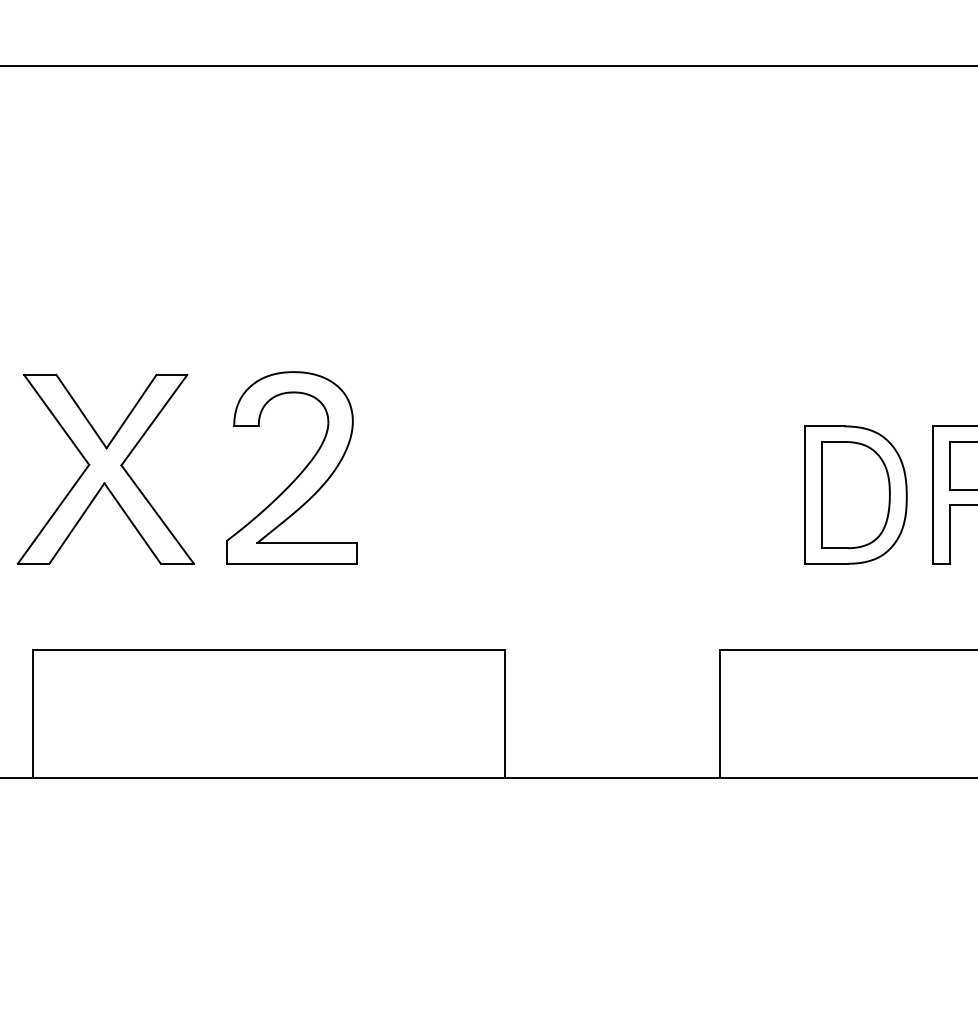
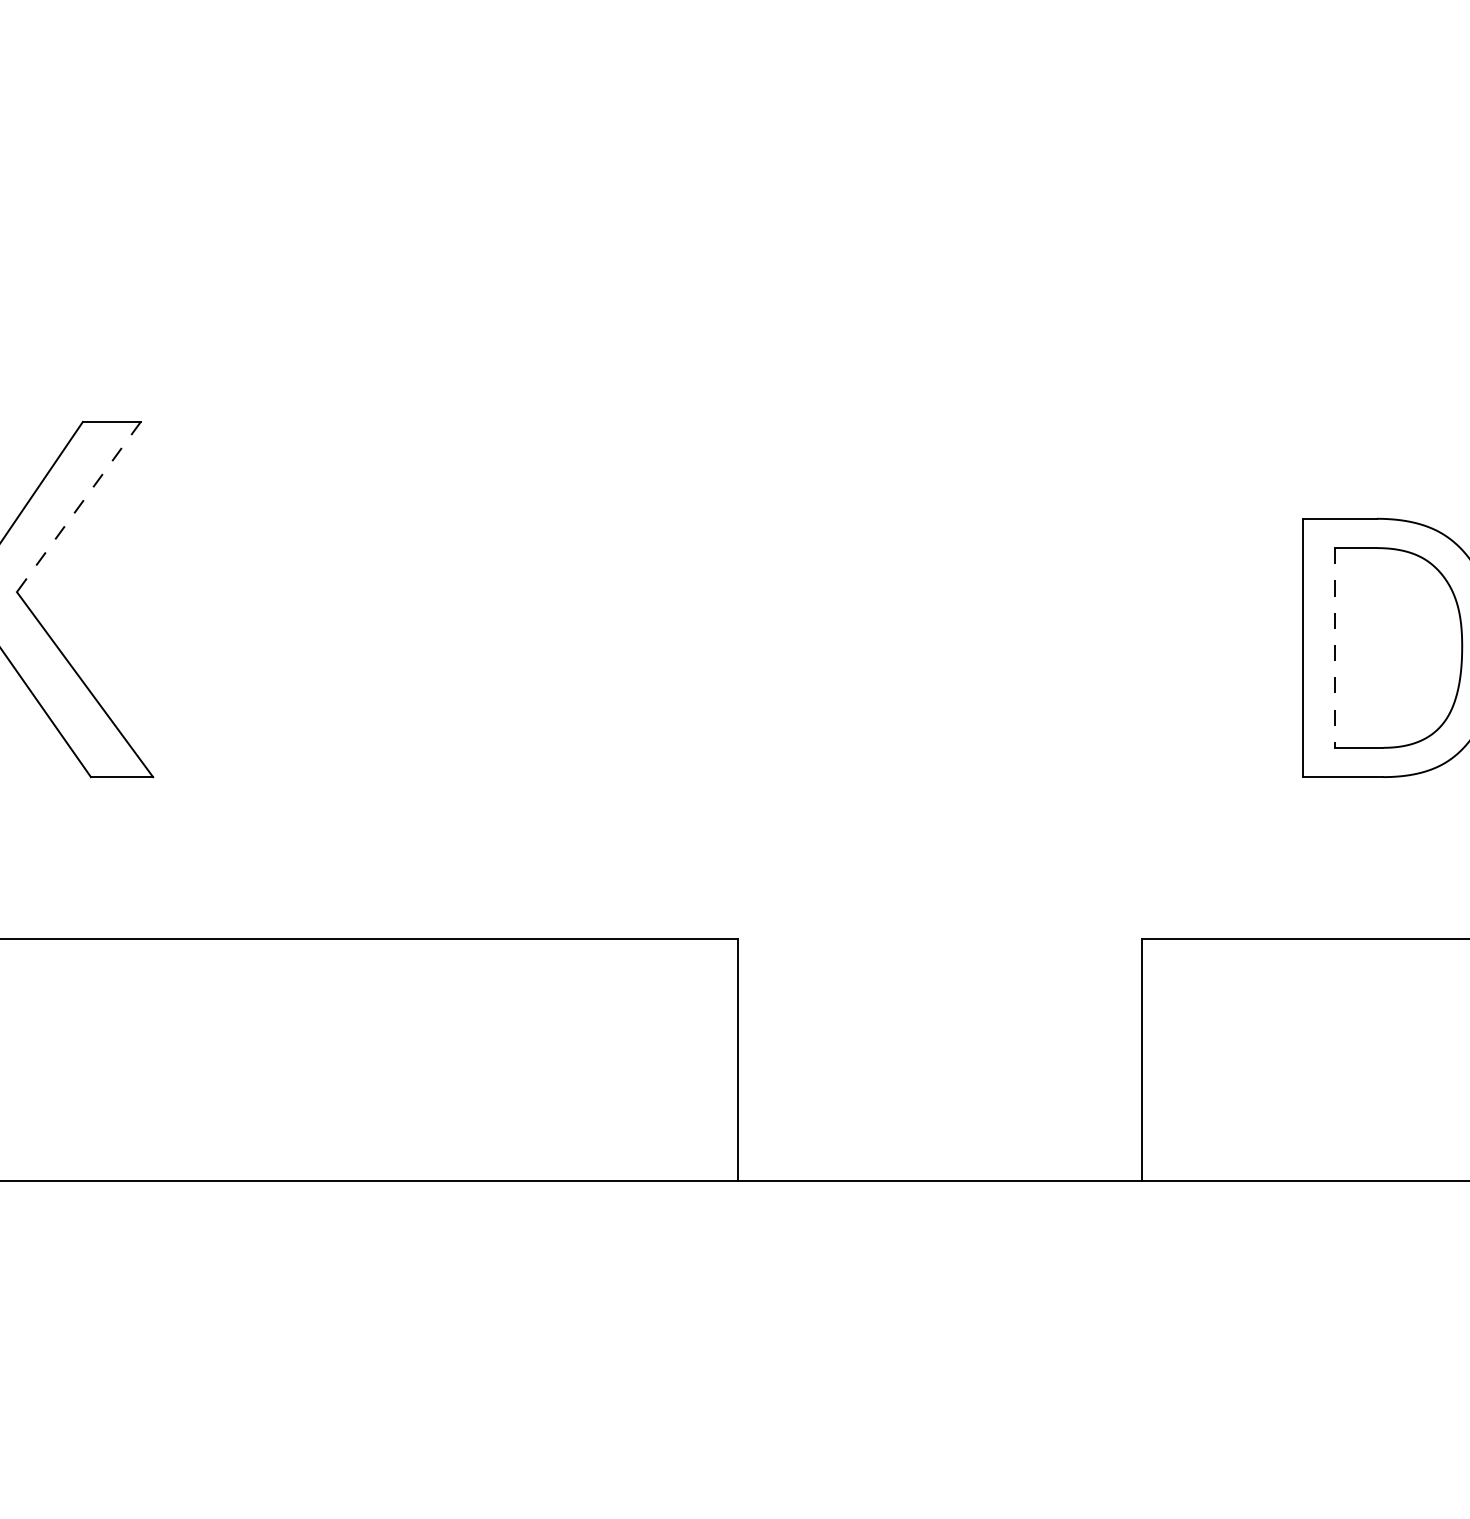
line: (154, 420) -> (79, 507), solid -> dashed
part: (298, 474) -> (349, 609), removed
line: (822, 495) -> (1335, 648), solid -> dashed

